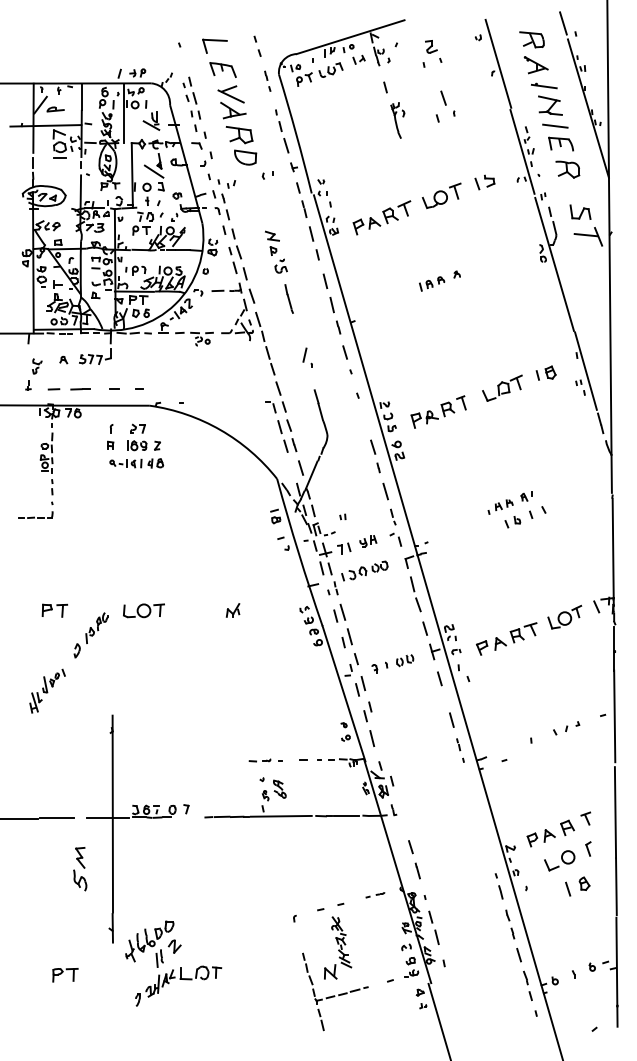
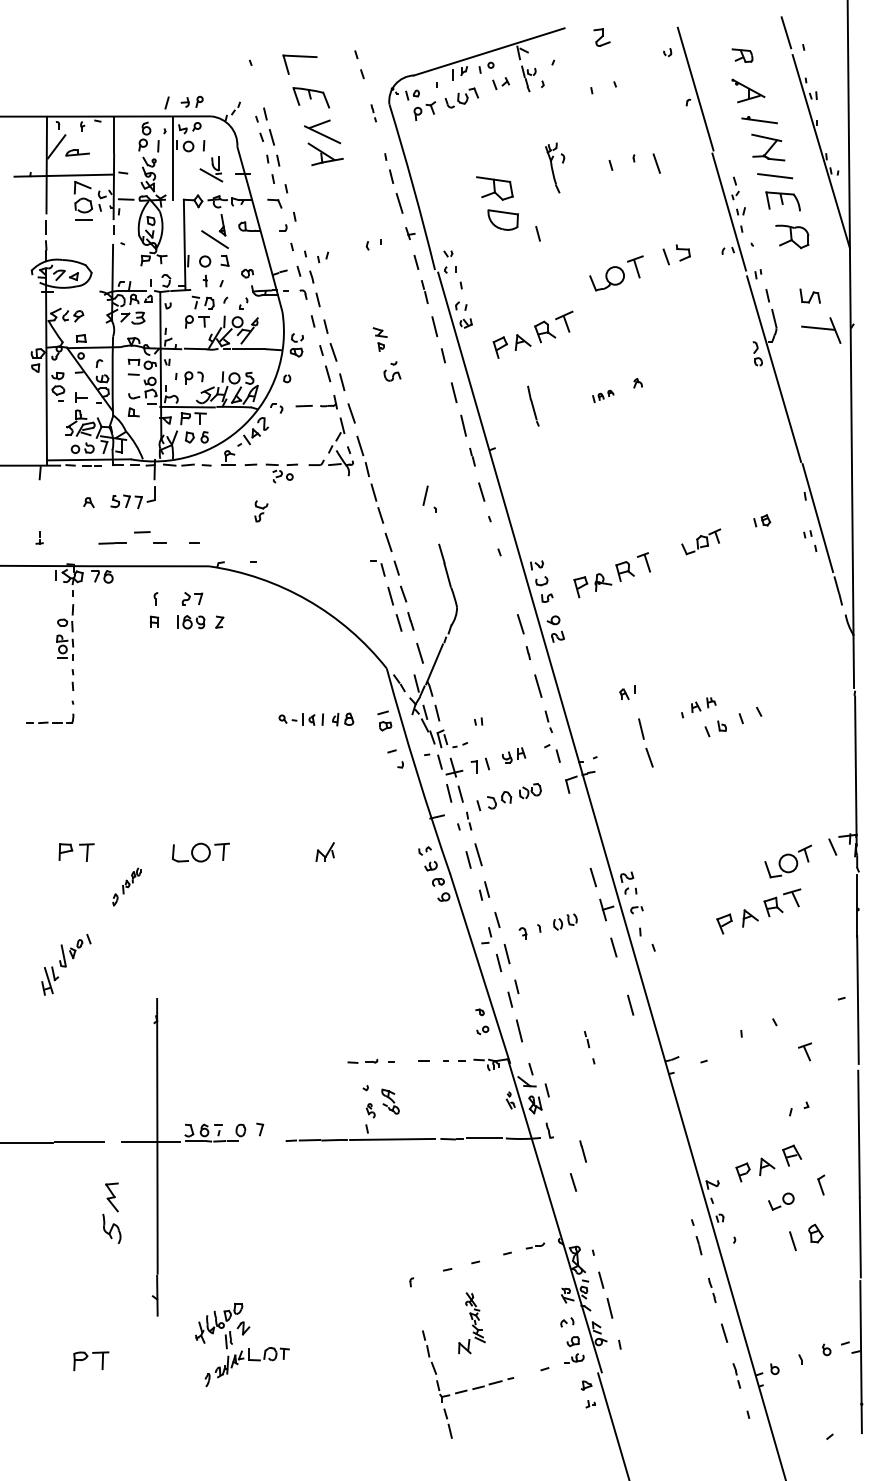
part: (531, 39) -> (741, 55), size x0.6
part: (431, 46) -> (602, 37), moved
part: (267, 80) -> (373, 112), size x0.6
line: (385, 87) -> (538, 233), moved
line: (443, 97) -> (656, 162), moved
part: (241, 145) -> (497, 203), moved
part: (580, 211) -> (810, 295), size x0.7
part: (381, 217) -> (532, 334), moved
part: (272, 242) -> (380, 338), size x0.7
part: (432, 283) -> (603, 395), size x0.6
line: (288, 298) -> (532, 405), moved
part: (37, 366) -> (261, 511), moved
part: (545, 372) -> (761, 519), size x0.6
part: (502, 387) -> (701, 540), size x0.7
line: (53, 389) -> (141, 532), moved
part: (136, 463) -> (316, 719), moved
part: (526, 496) -> (627, 693), moved
part: (415, 594) -> (645, 743), moved
part: (90, 635) -> (126, 887), size x0.6
part: (346, 638) -> (483, 891), size x0.7
part: (506, 638) -> (758, 910), moved
part: (572, 726) -> (799, 1108), moved
part: (460, 750) -> (589, 1047), moved
part: (585, 818) -> (804, 1051), moved
part: (559, 860) -> (780, 1201), size x0.6
line: (417, 870) -> (582, 1150), moved
part: (375, 895) -> (524, 1249), size x1.6
part: (510, 924) -> (712, 1290), size x0.6
part: (338, 947) -> (472, 1322), size x0.7
part: (173, 963) -> (242, 1344), size x0.7
part: (527, 985) -> (736, 1375), size x0.6

